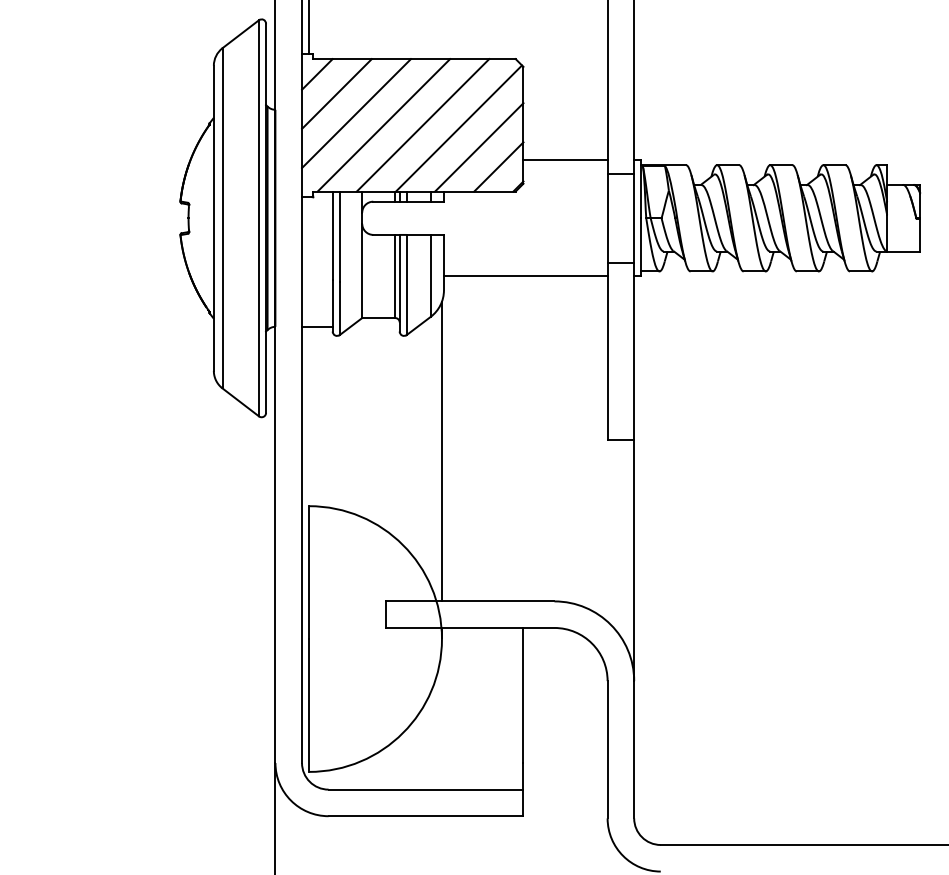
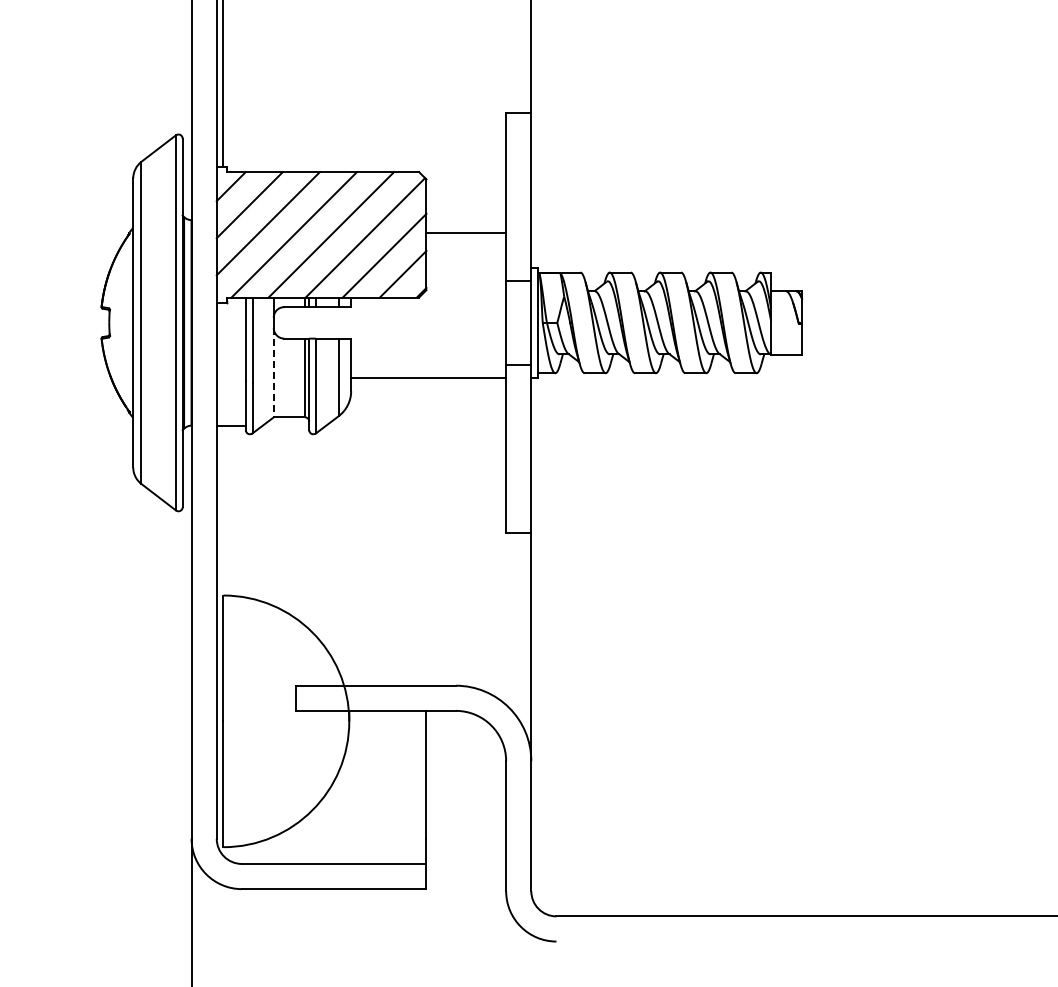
line: (565, 159) -> (466, 232), moved
line: (361, 270) -> (273, 372), solid -> dashed
line: (442, 451) -> (349, 543), removed

